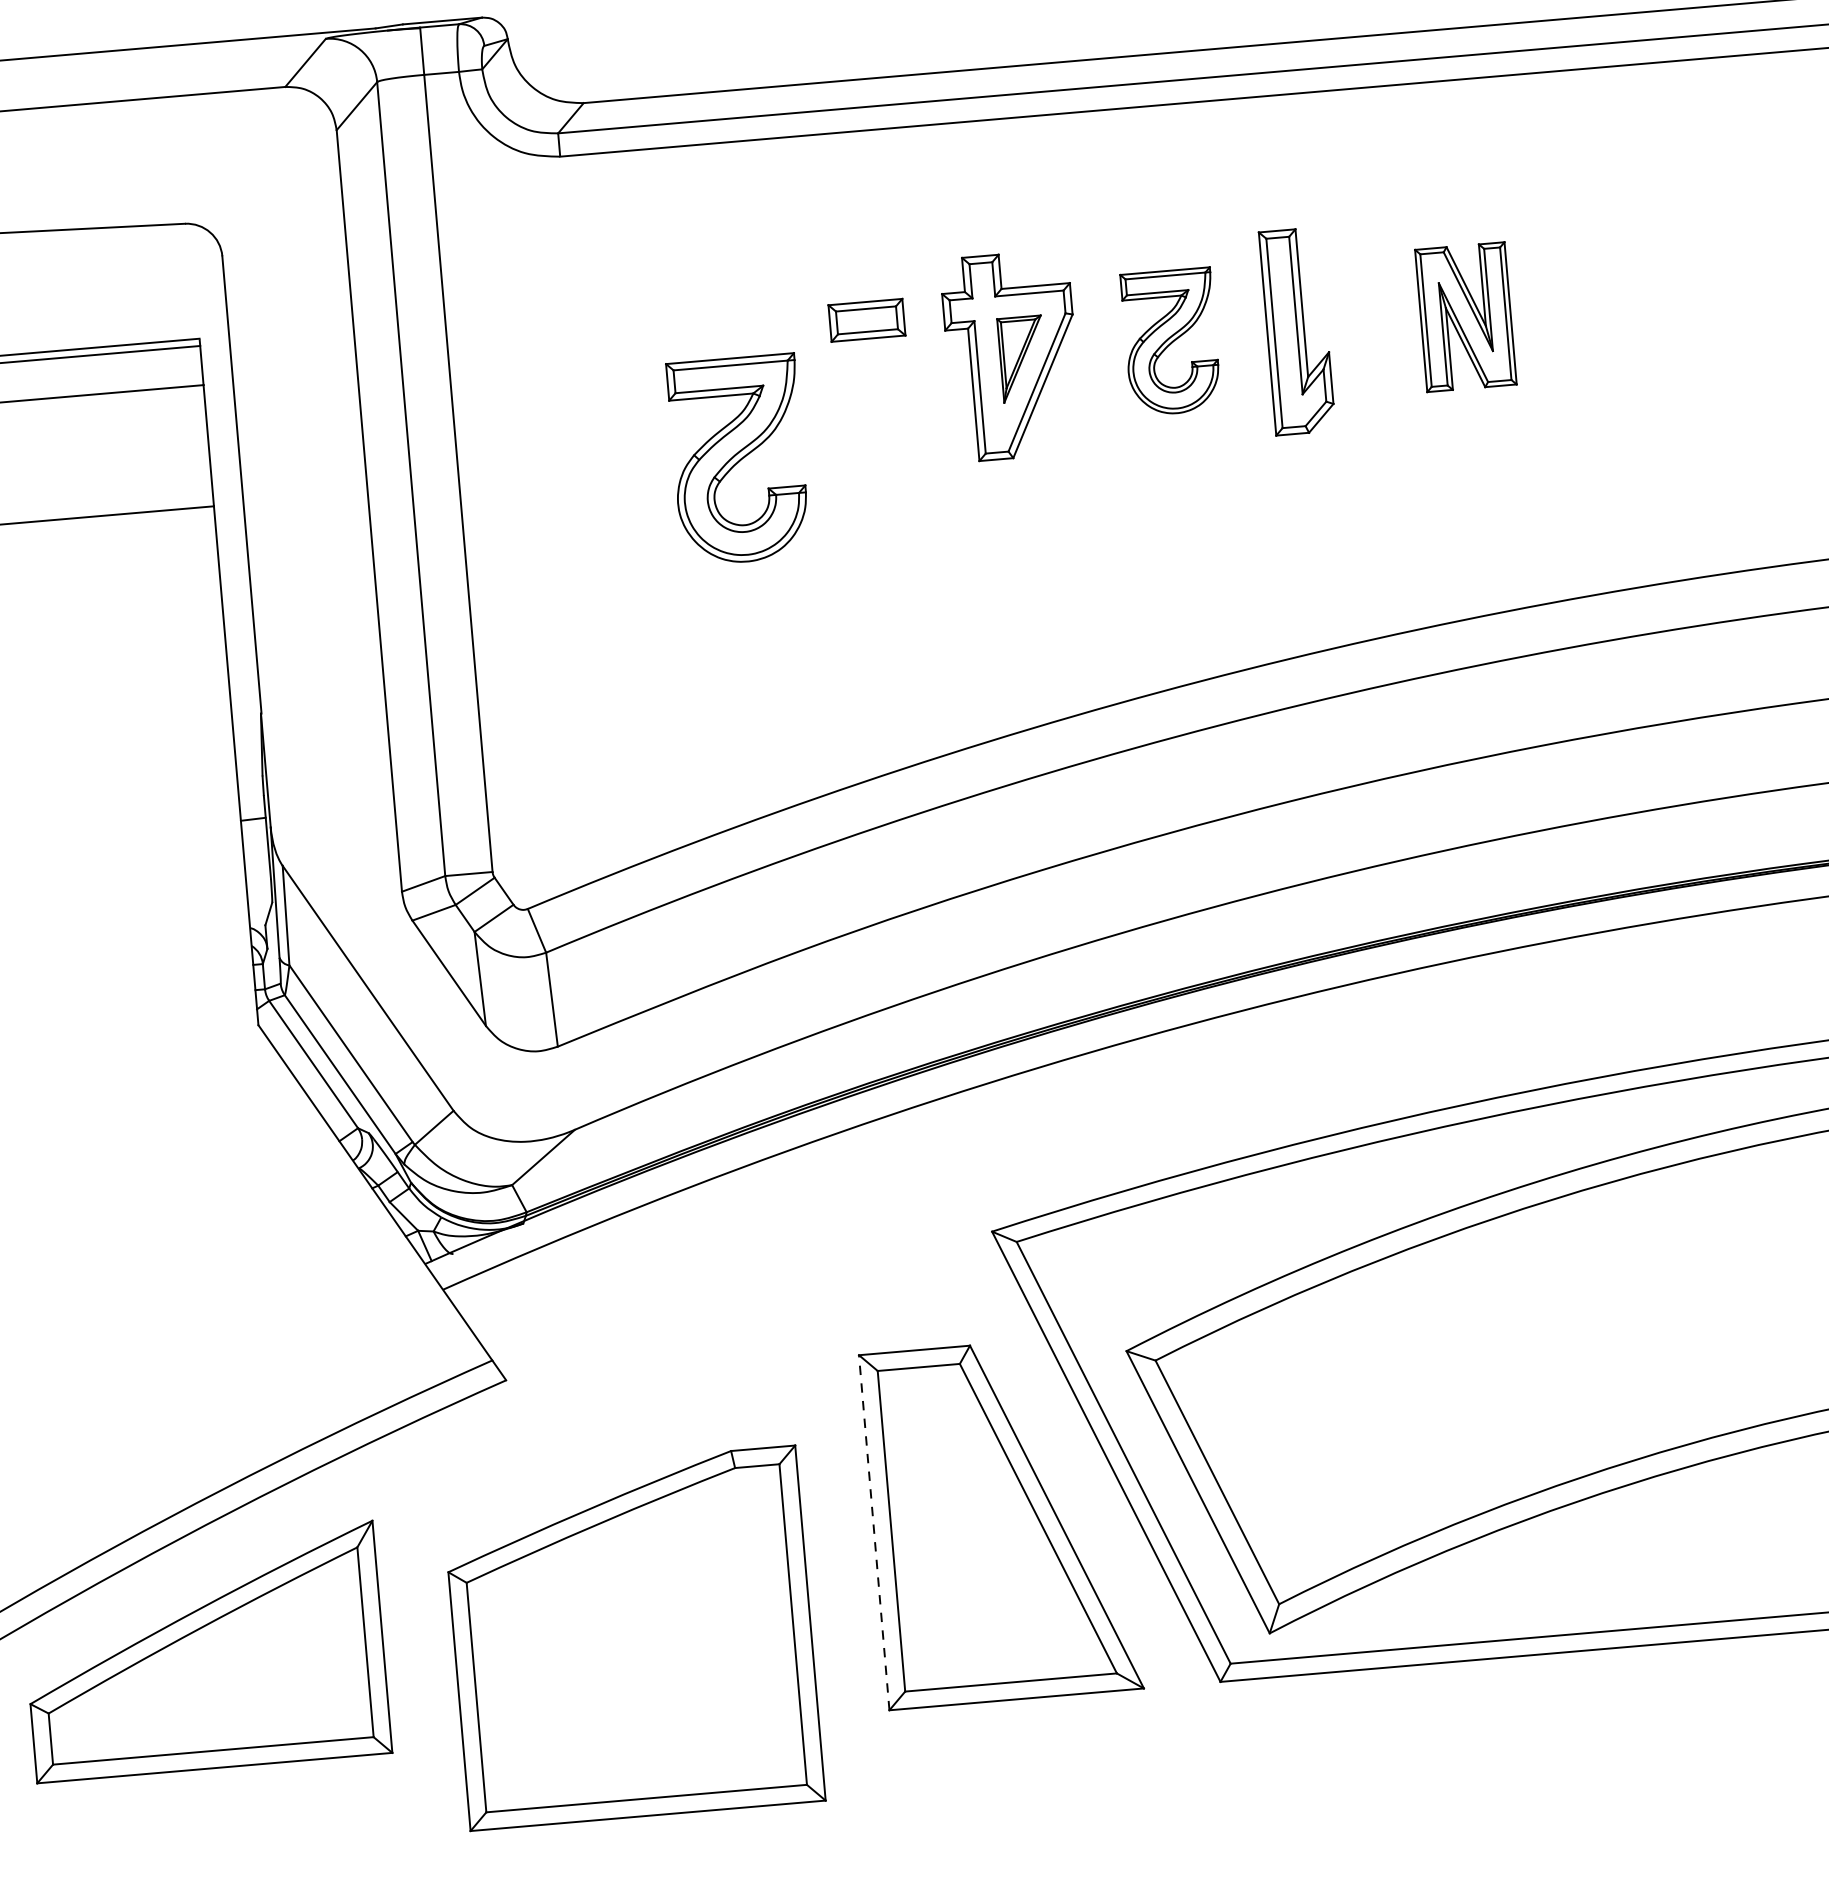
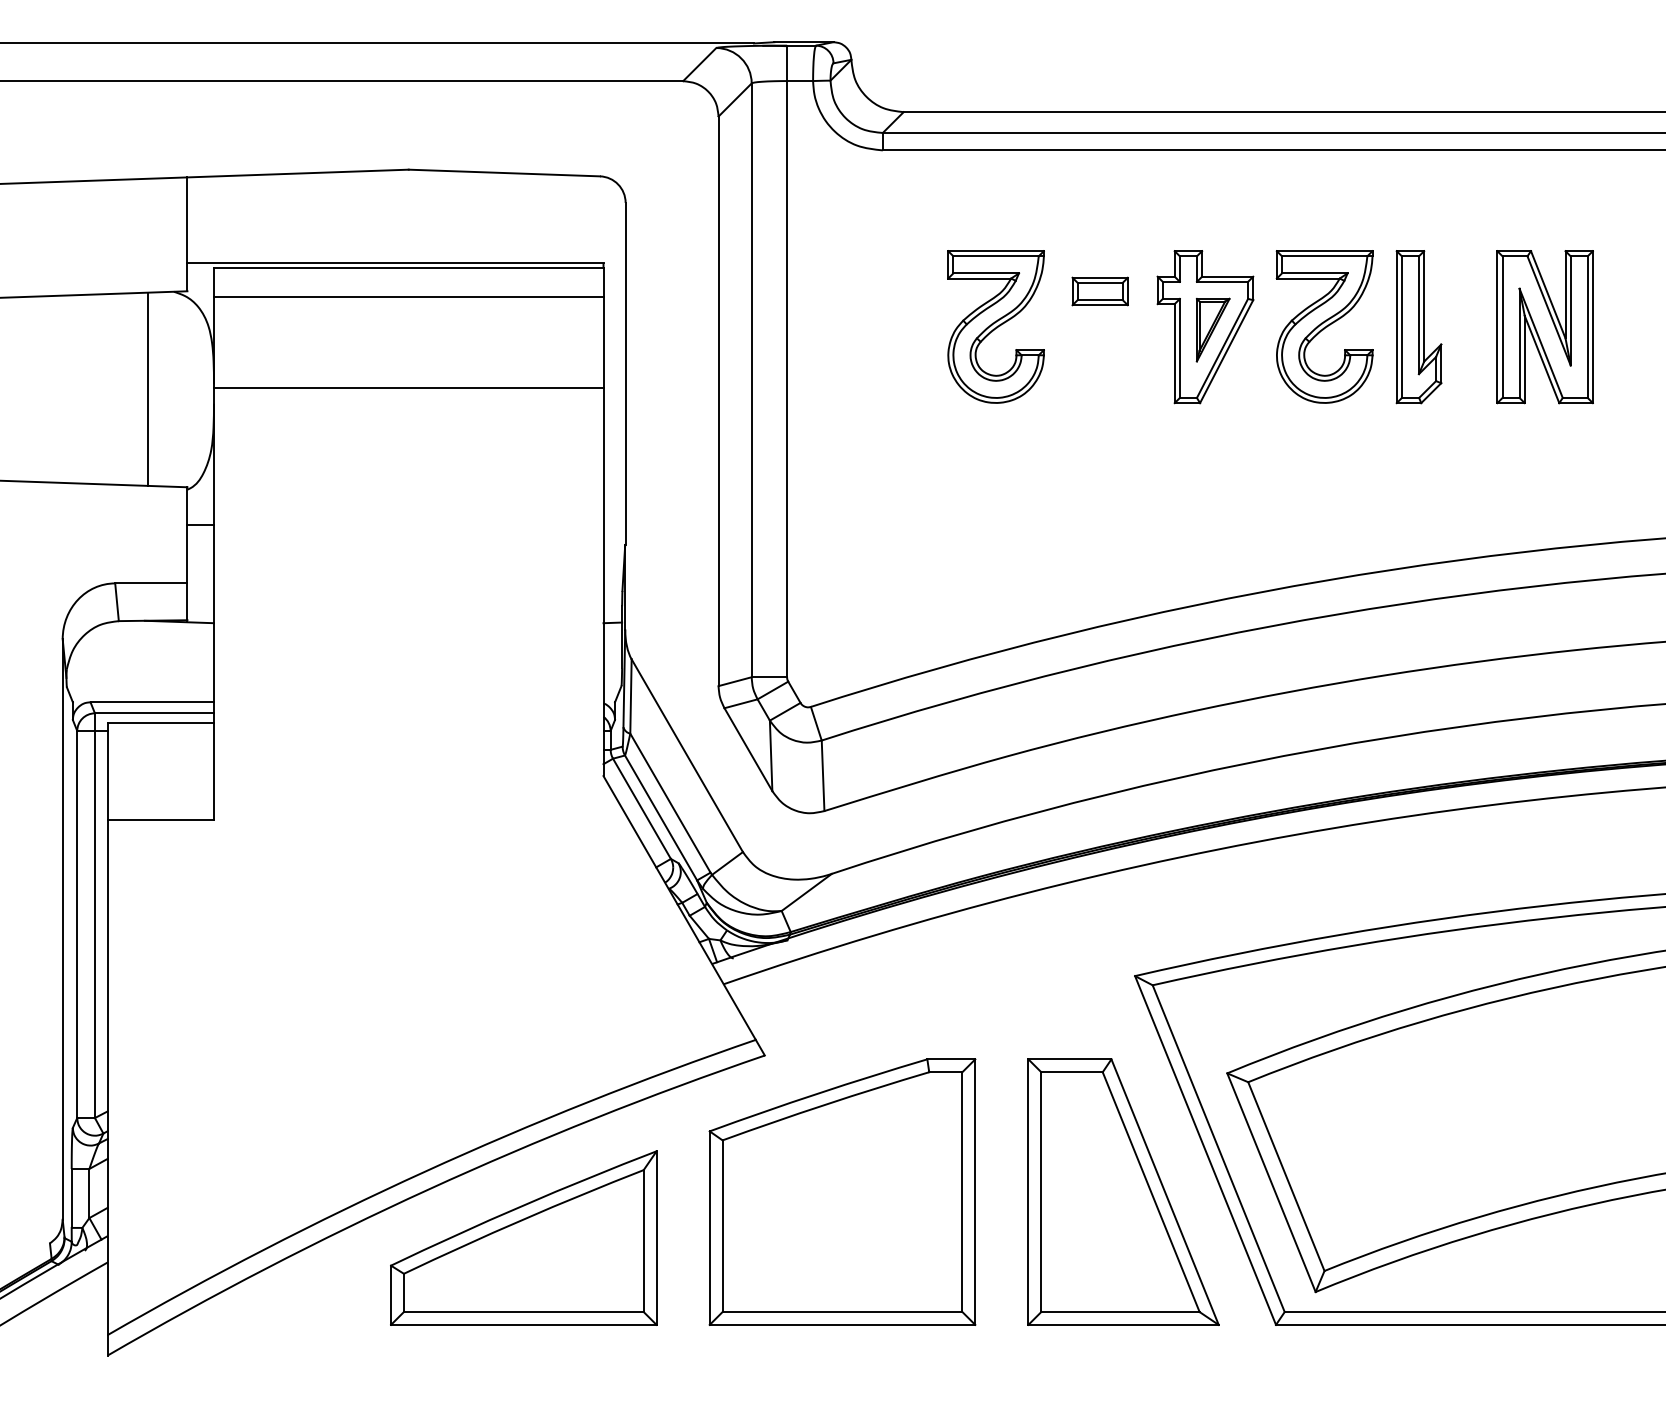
part: (1465, 317) -> (1544, 327), size x1.43
part: (1170, 341) -> (1324, 326), size x1.43
part: (737, 459) -> (995, 326), moved
line: (874, 1533) -> (1028, 1192), dashed -> solid
part: (632, 1637) -> (842, 1191), moved

